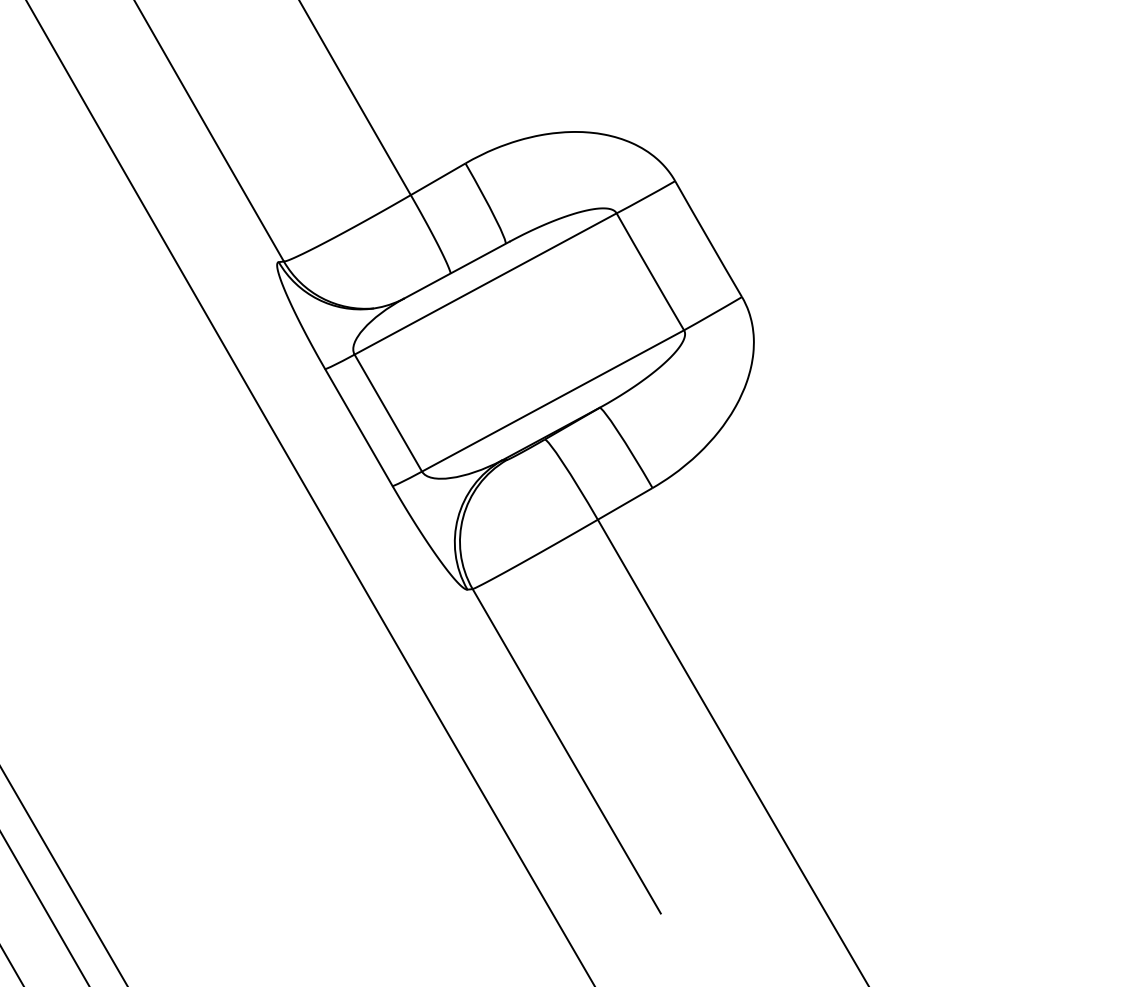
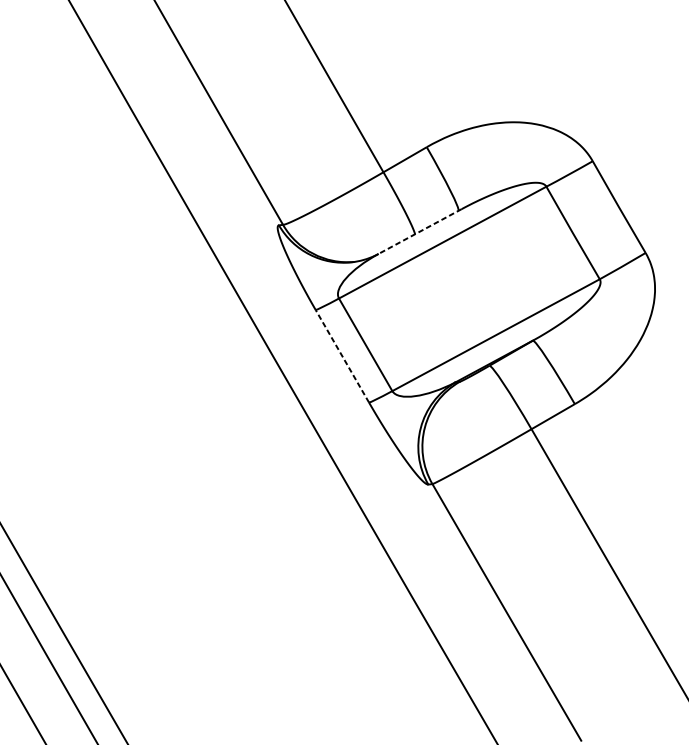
line: (457, 270) -> (420, 231), solid -> dashed
line: (358, 427) -> (342, 356), solid -> dashed

